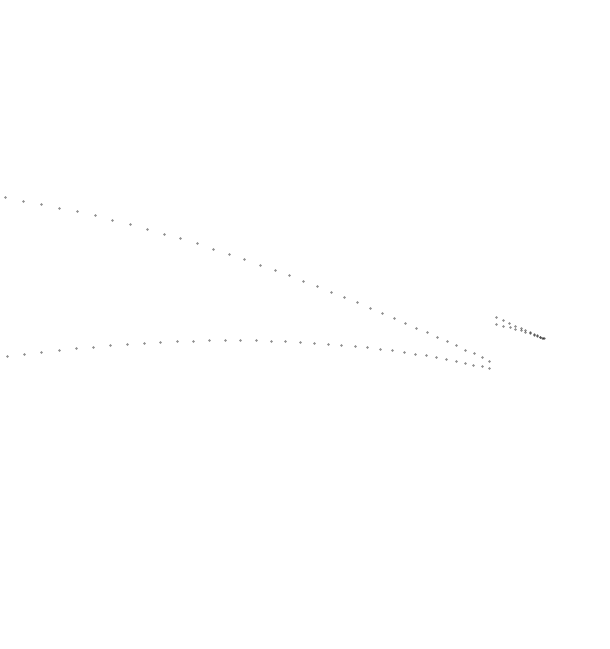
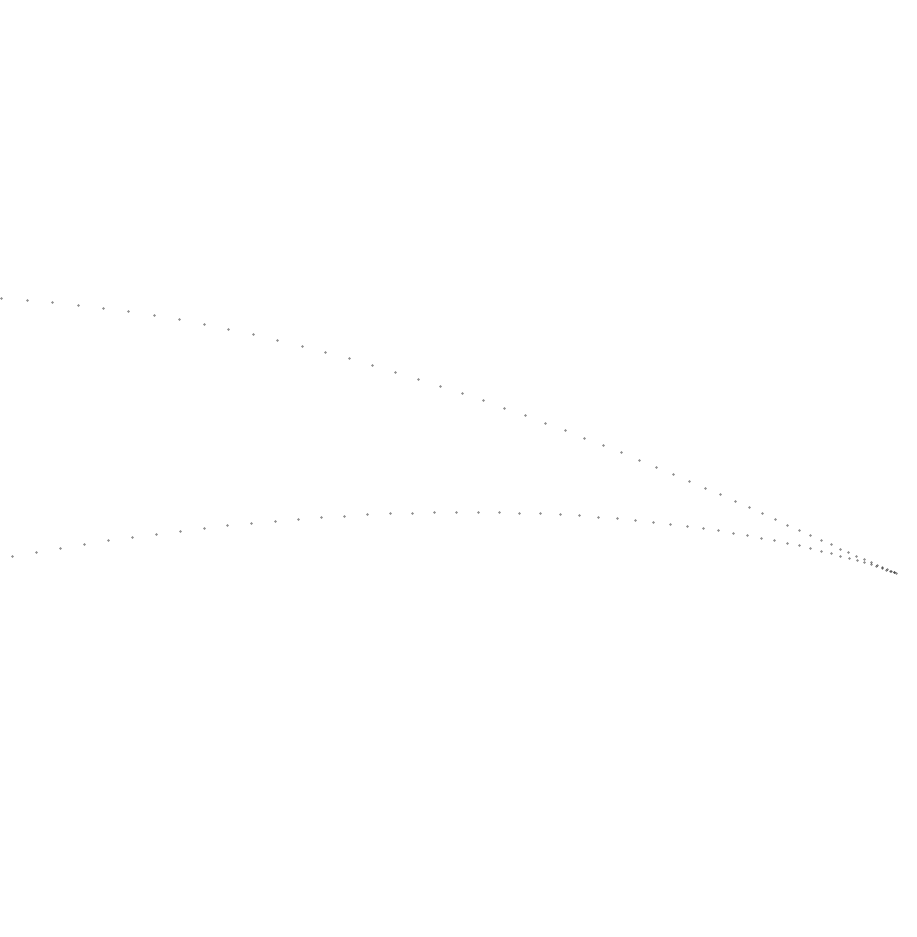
part: (520, 327) -> (863, 558), moved

